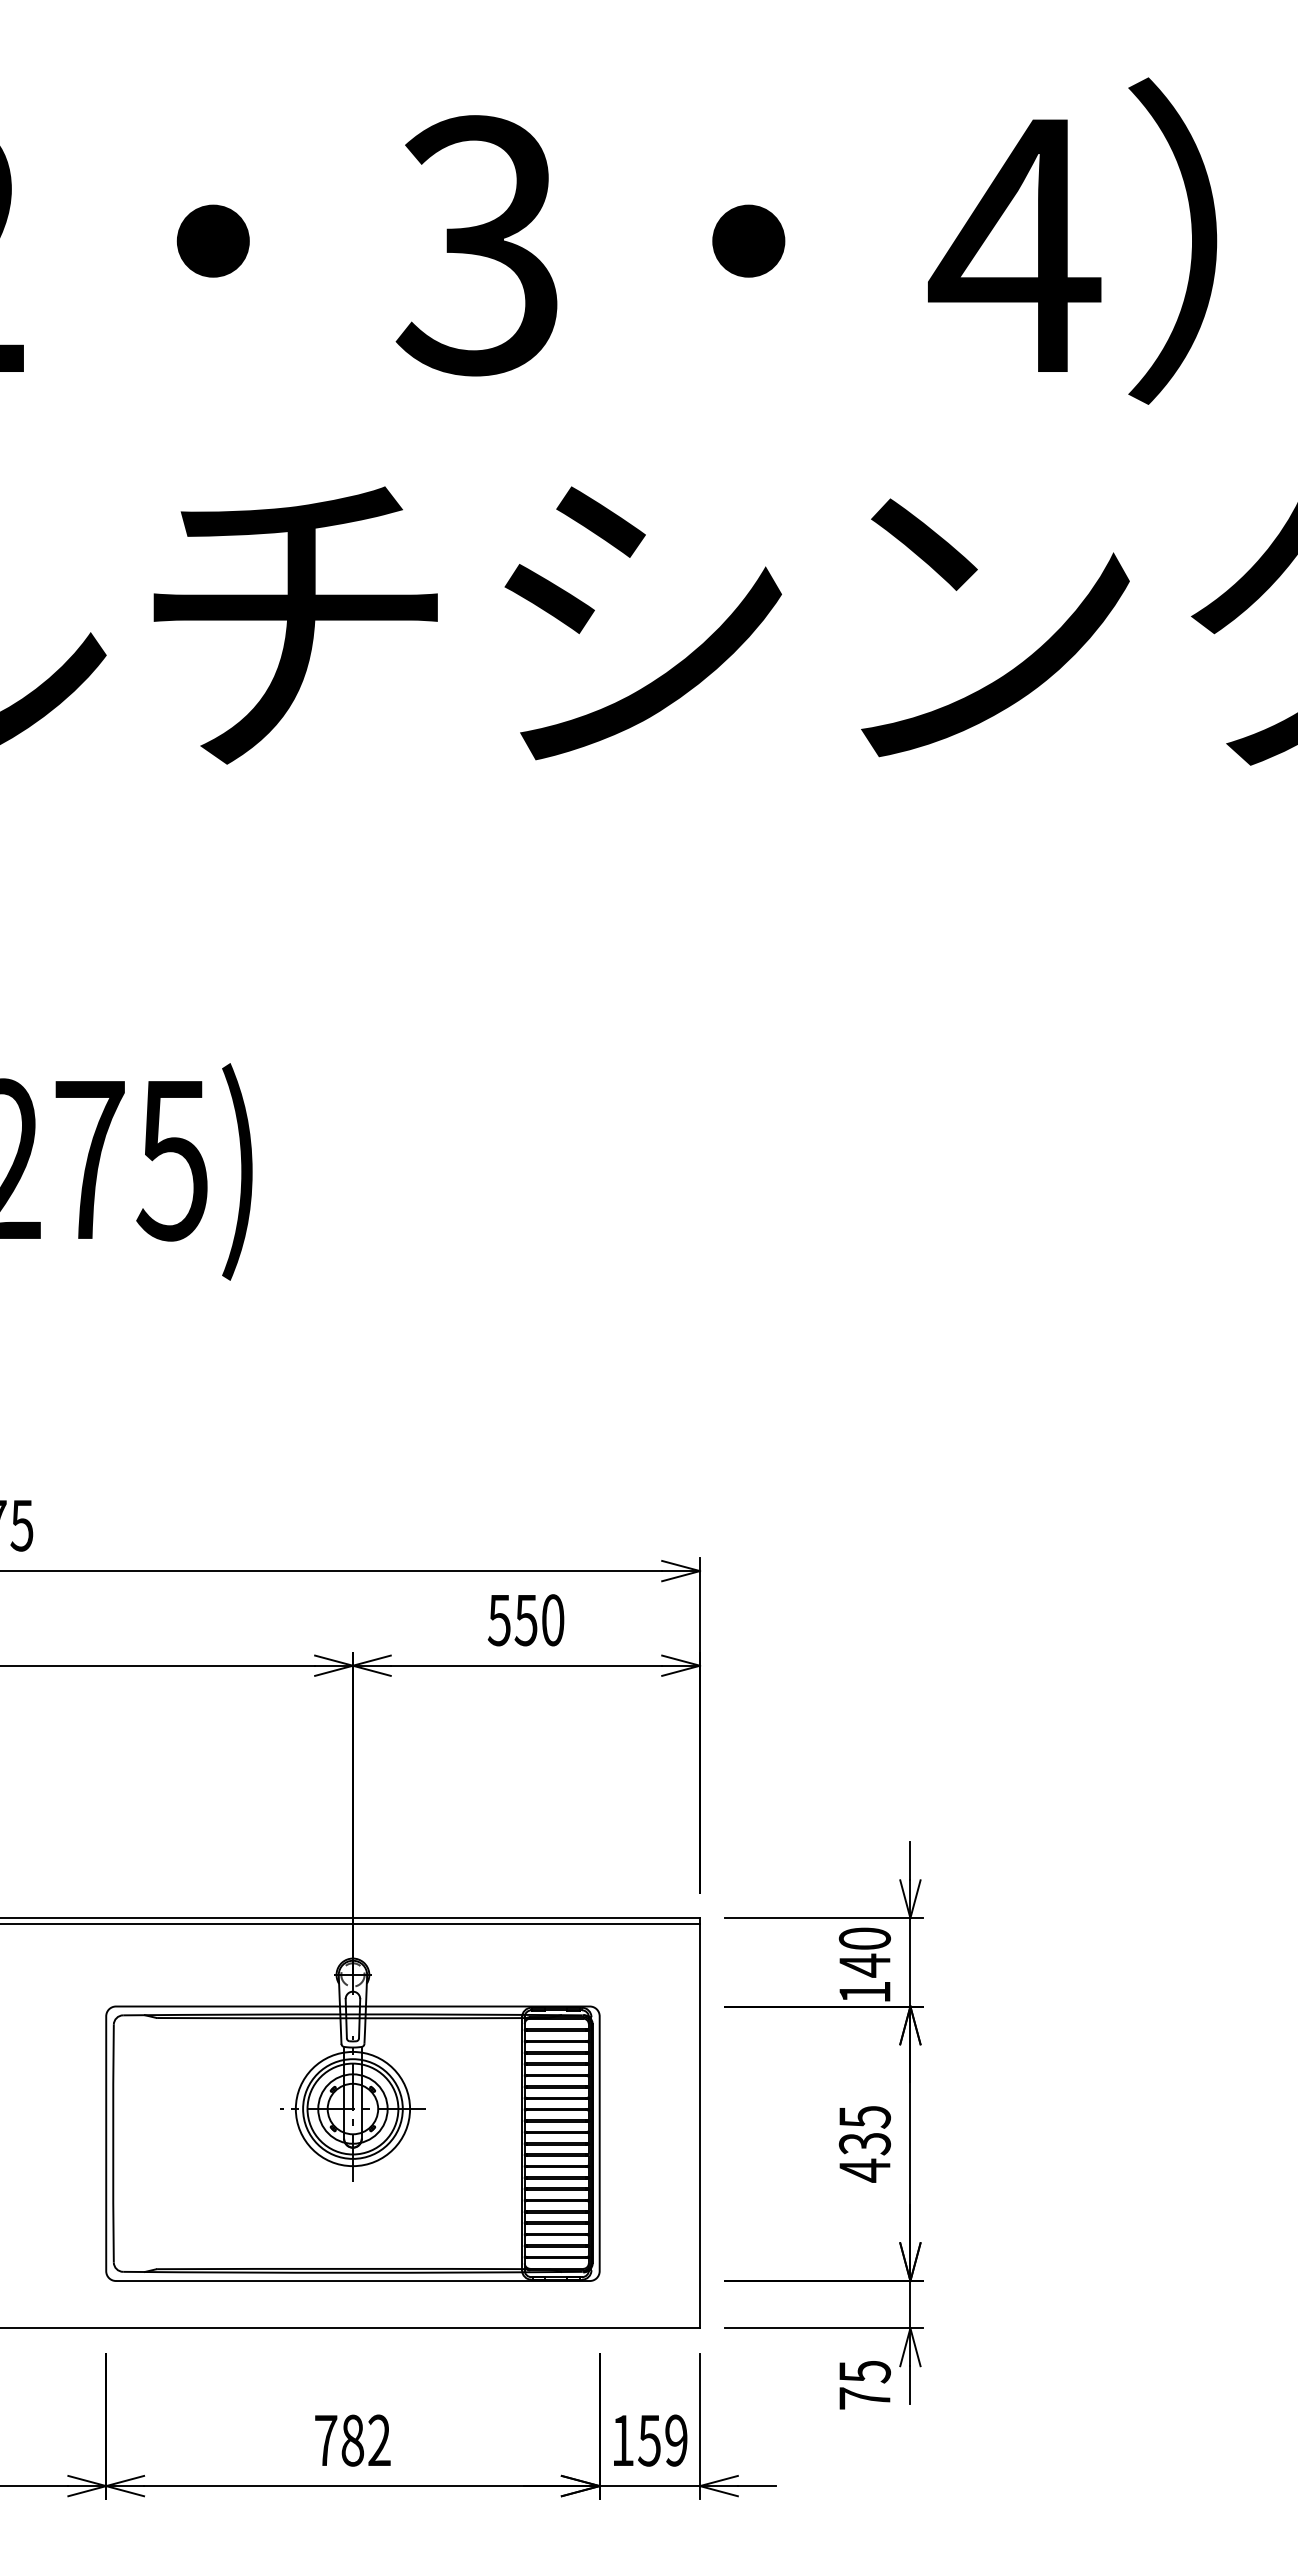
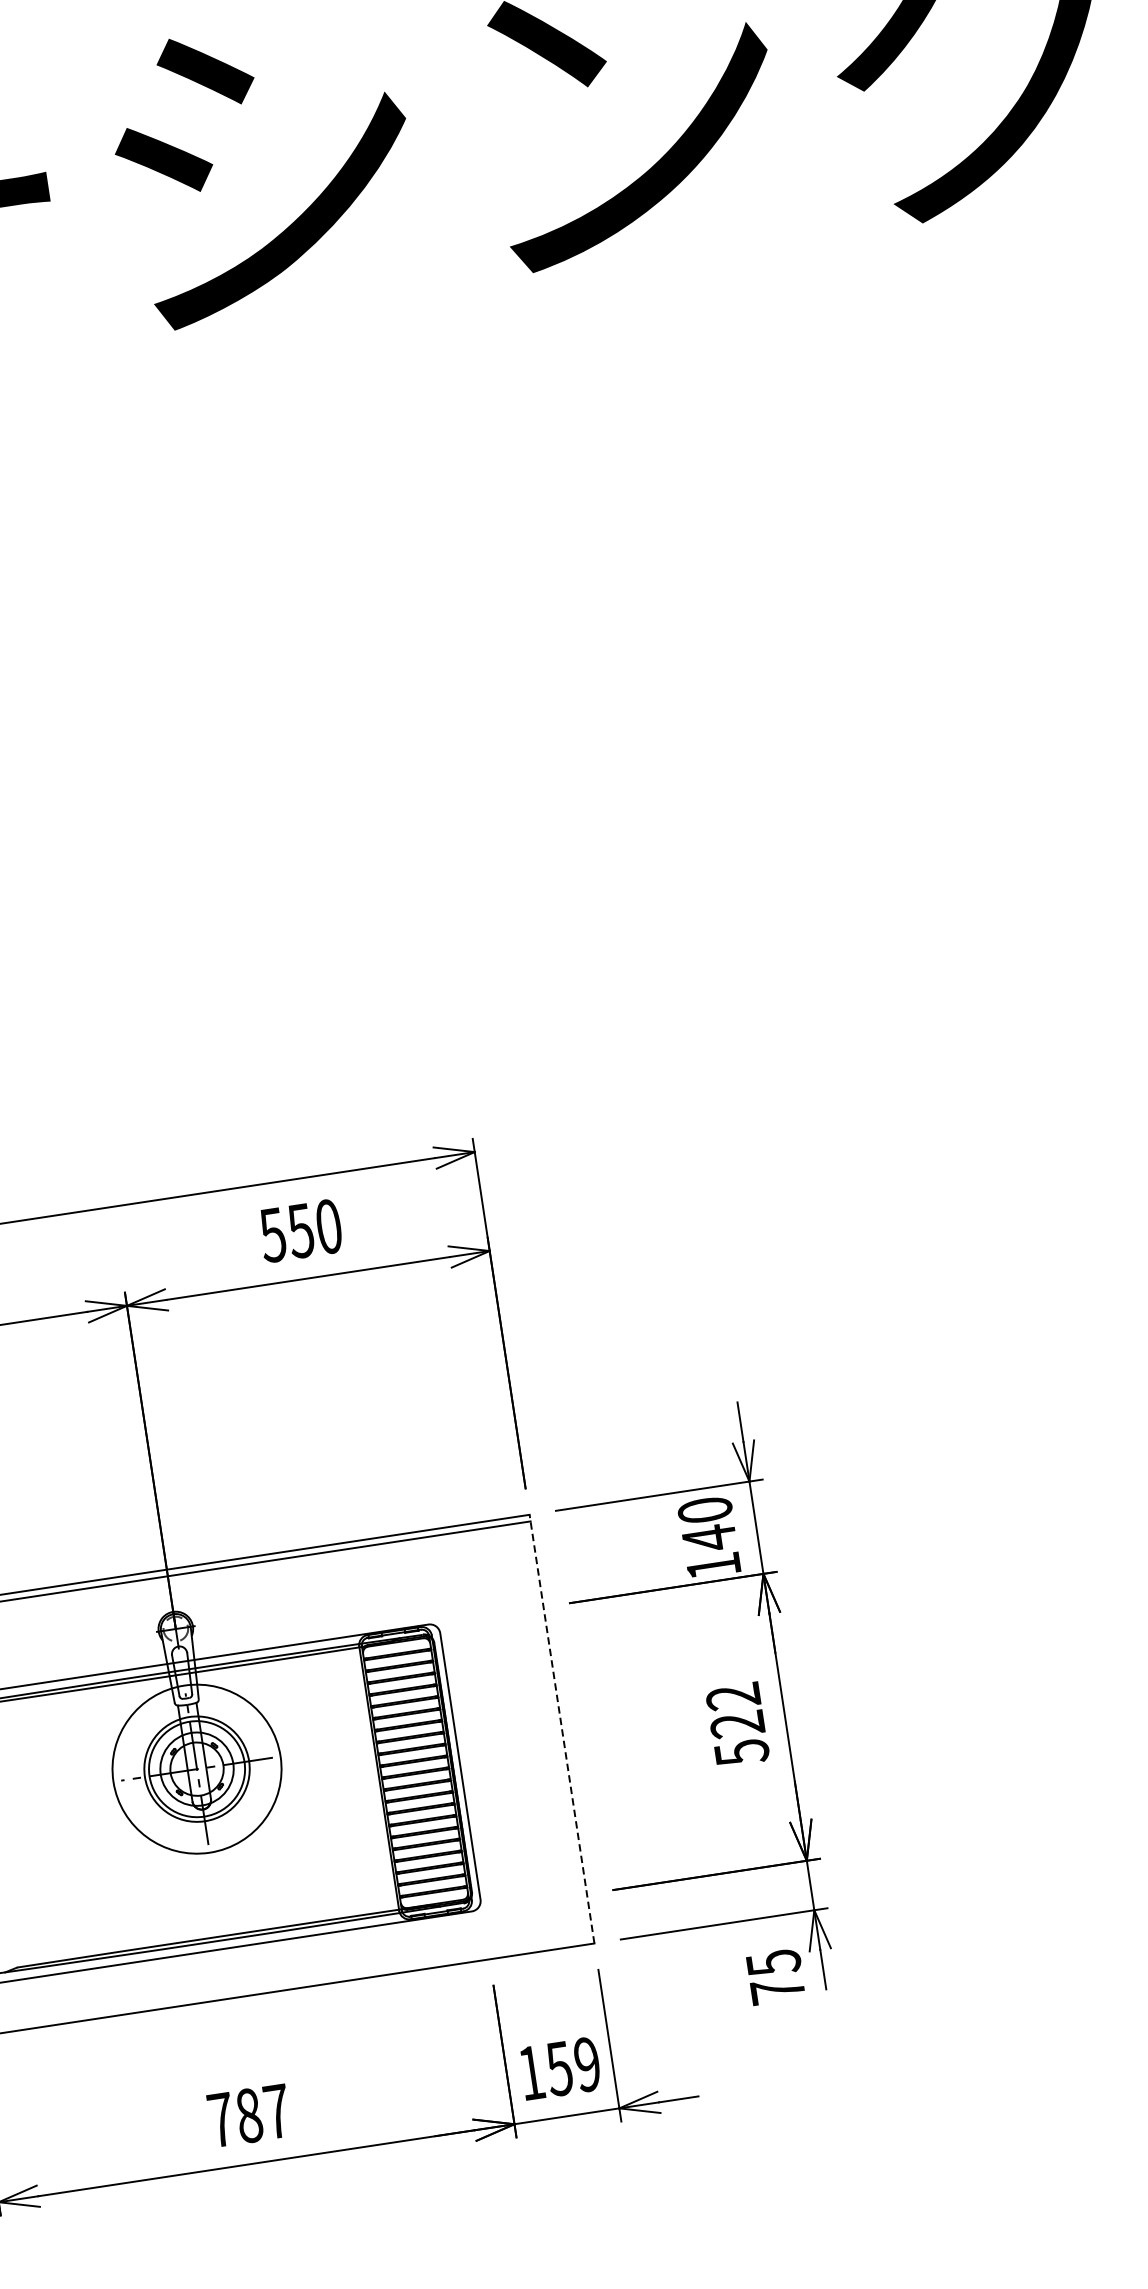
circle: (352, 2108) -> (196, 1768), size x1.4
line: (700, 2122) -> (562, 1728), solid -> dashed
text: (864, 2144) -> (737, 1725), 435 -> 522
text: (379, 2439) -> (277, 2110), 782 -> 787

